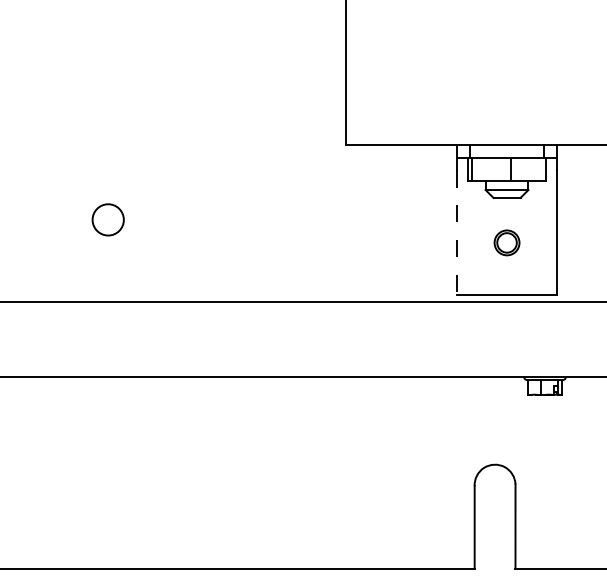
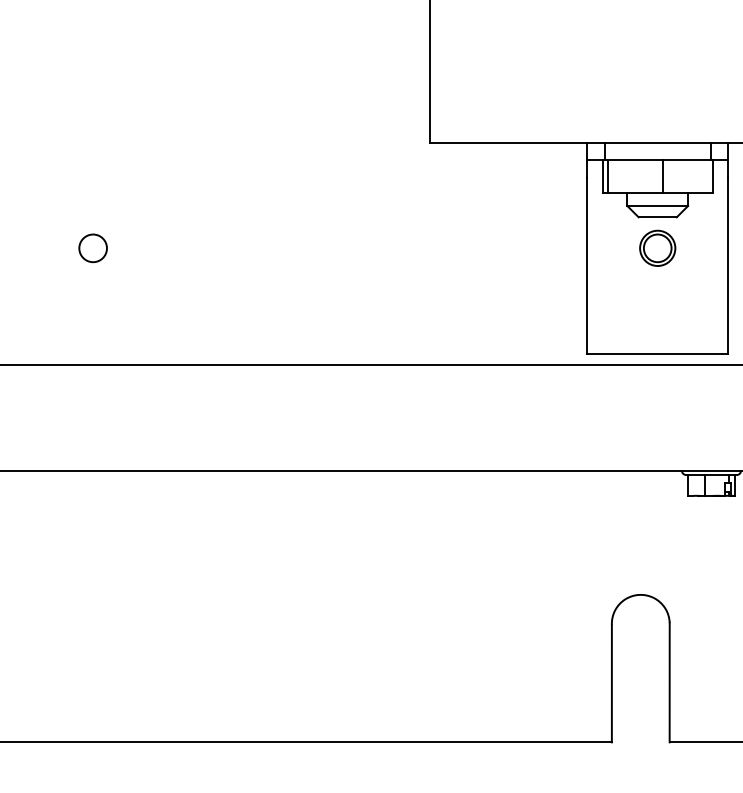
circle: (108, 219) -> (93, 247), size x0.62
line: (457, 232) -> (587, 266), dashed -> solid
part: (506, 242) -> (656, 247), moved

